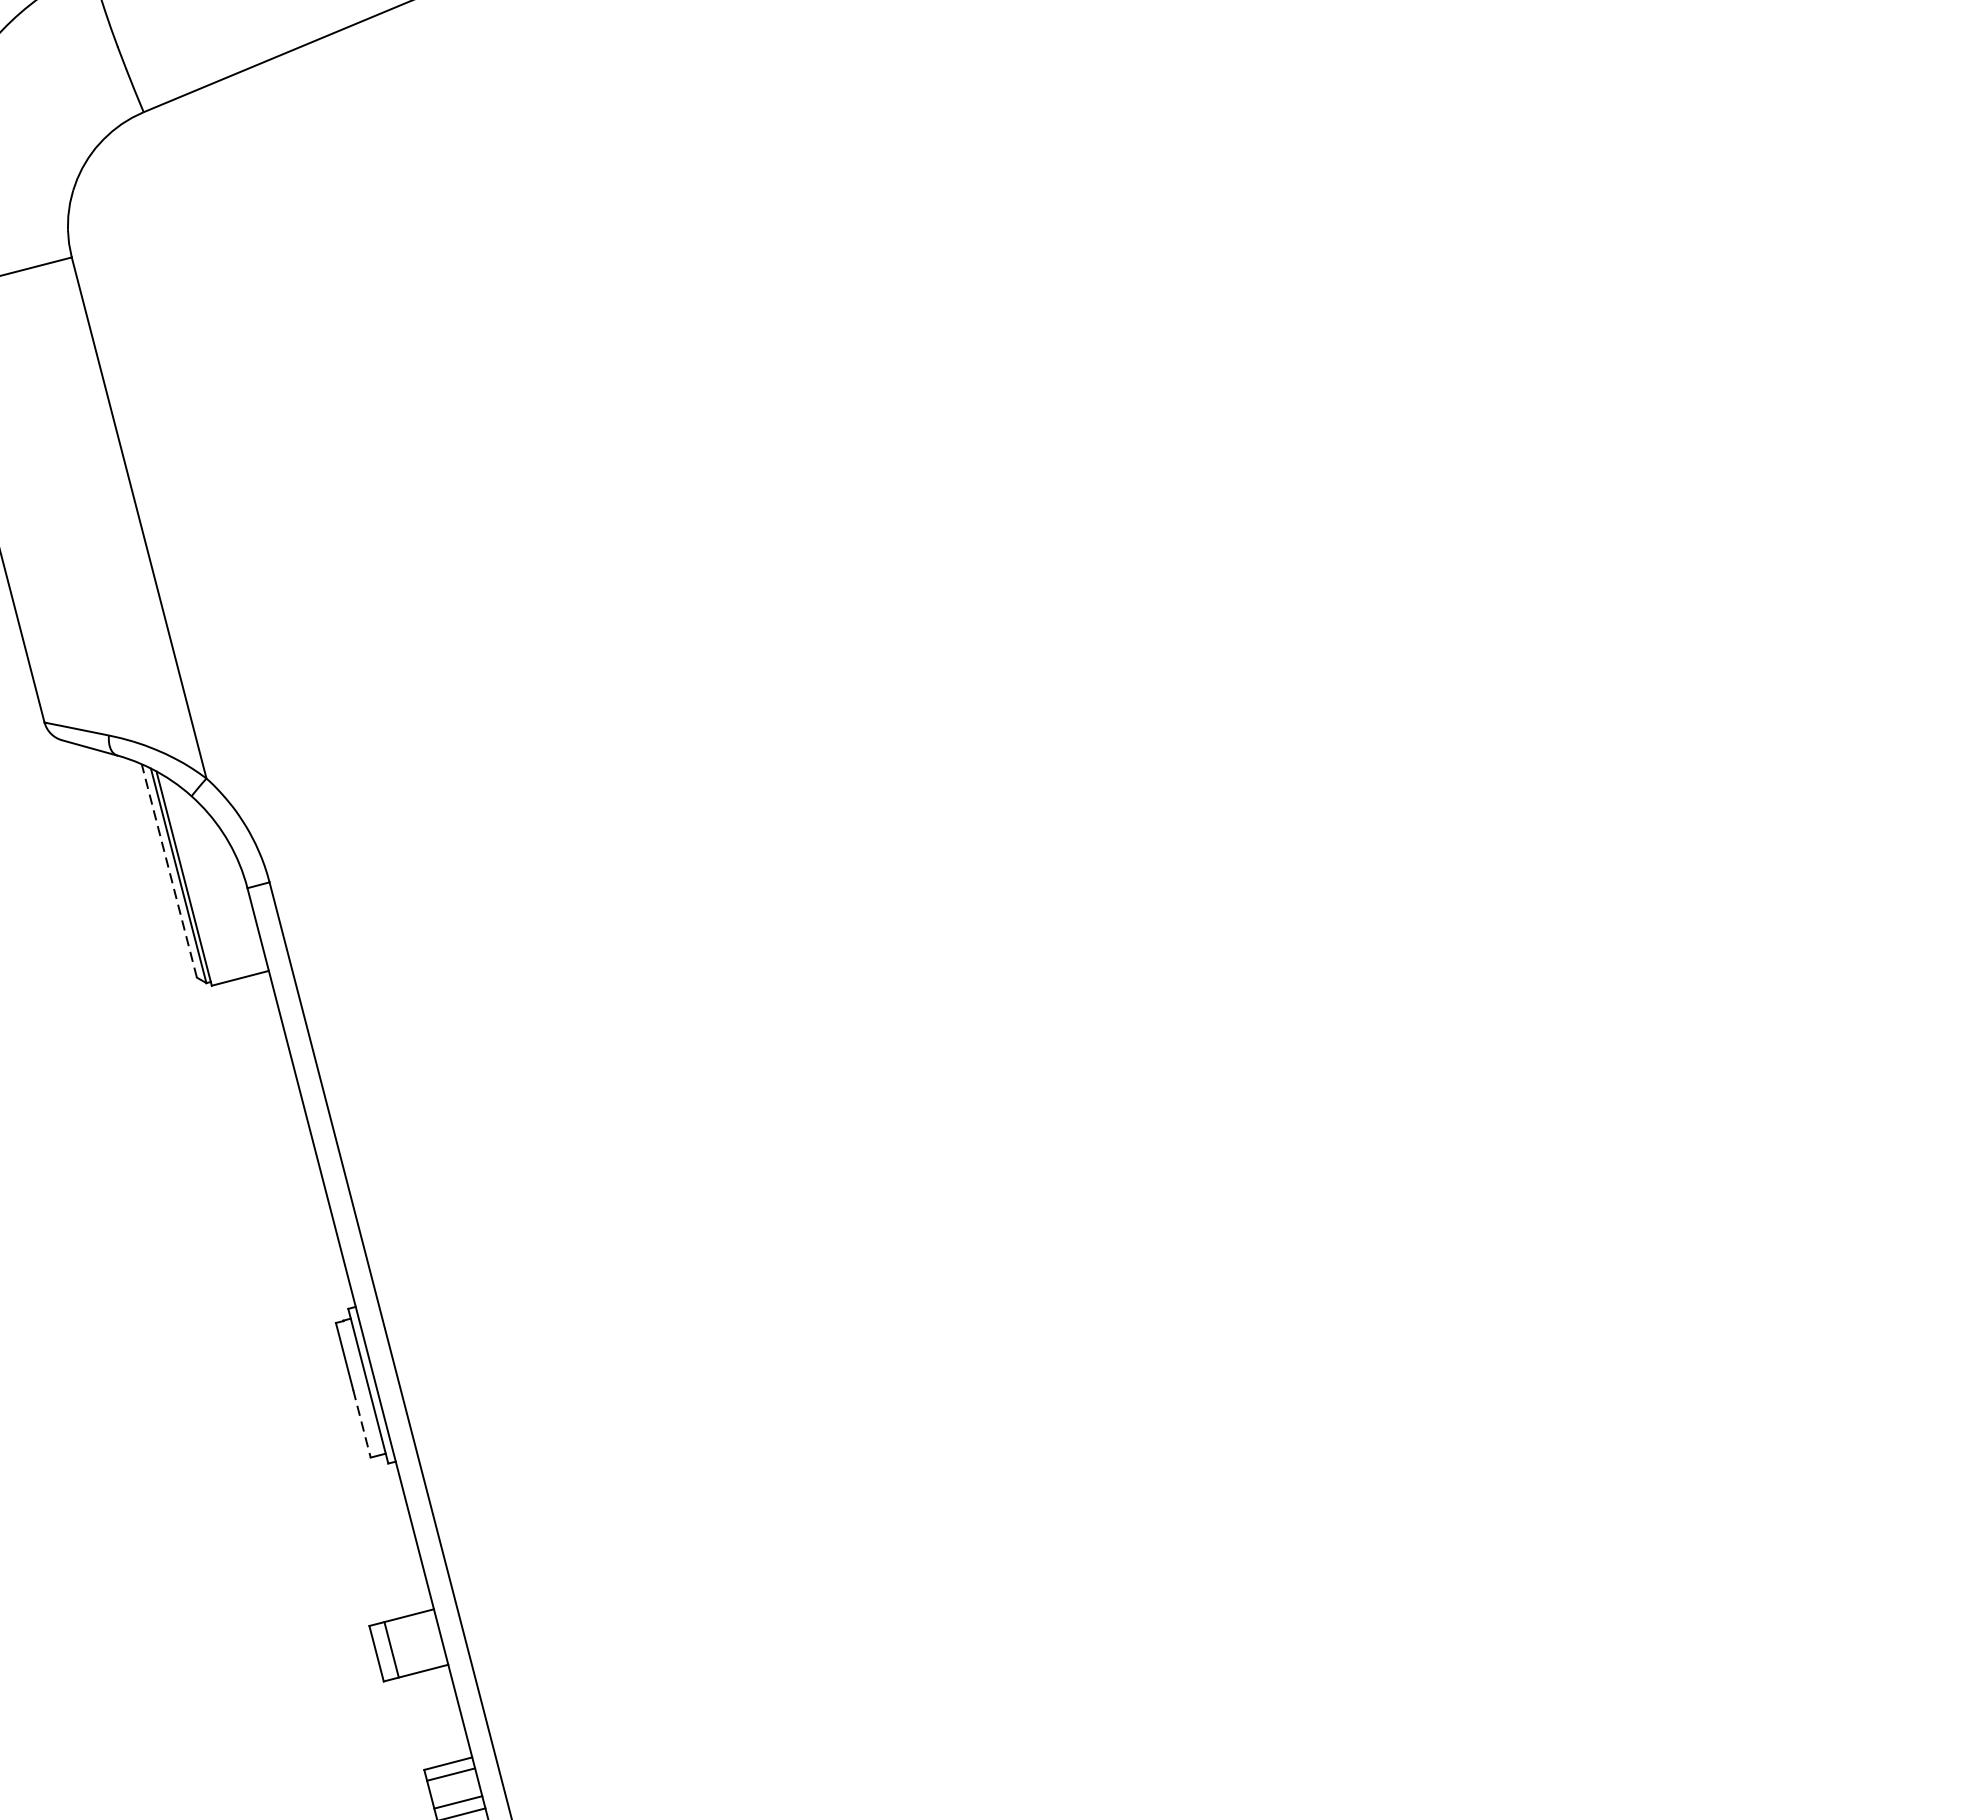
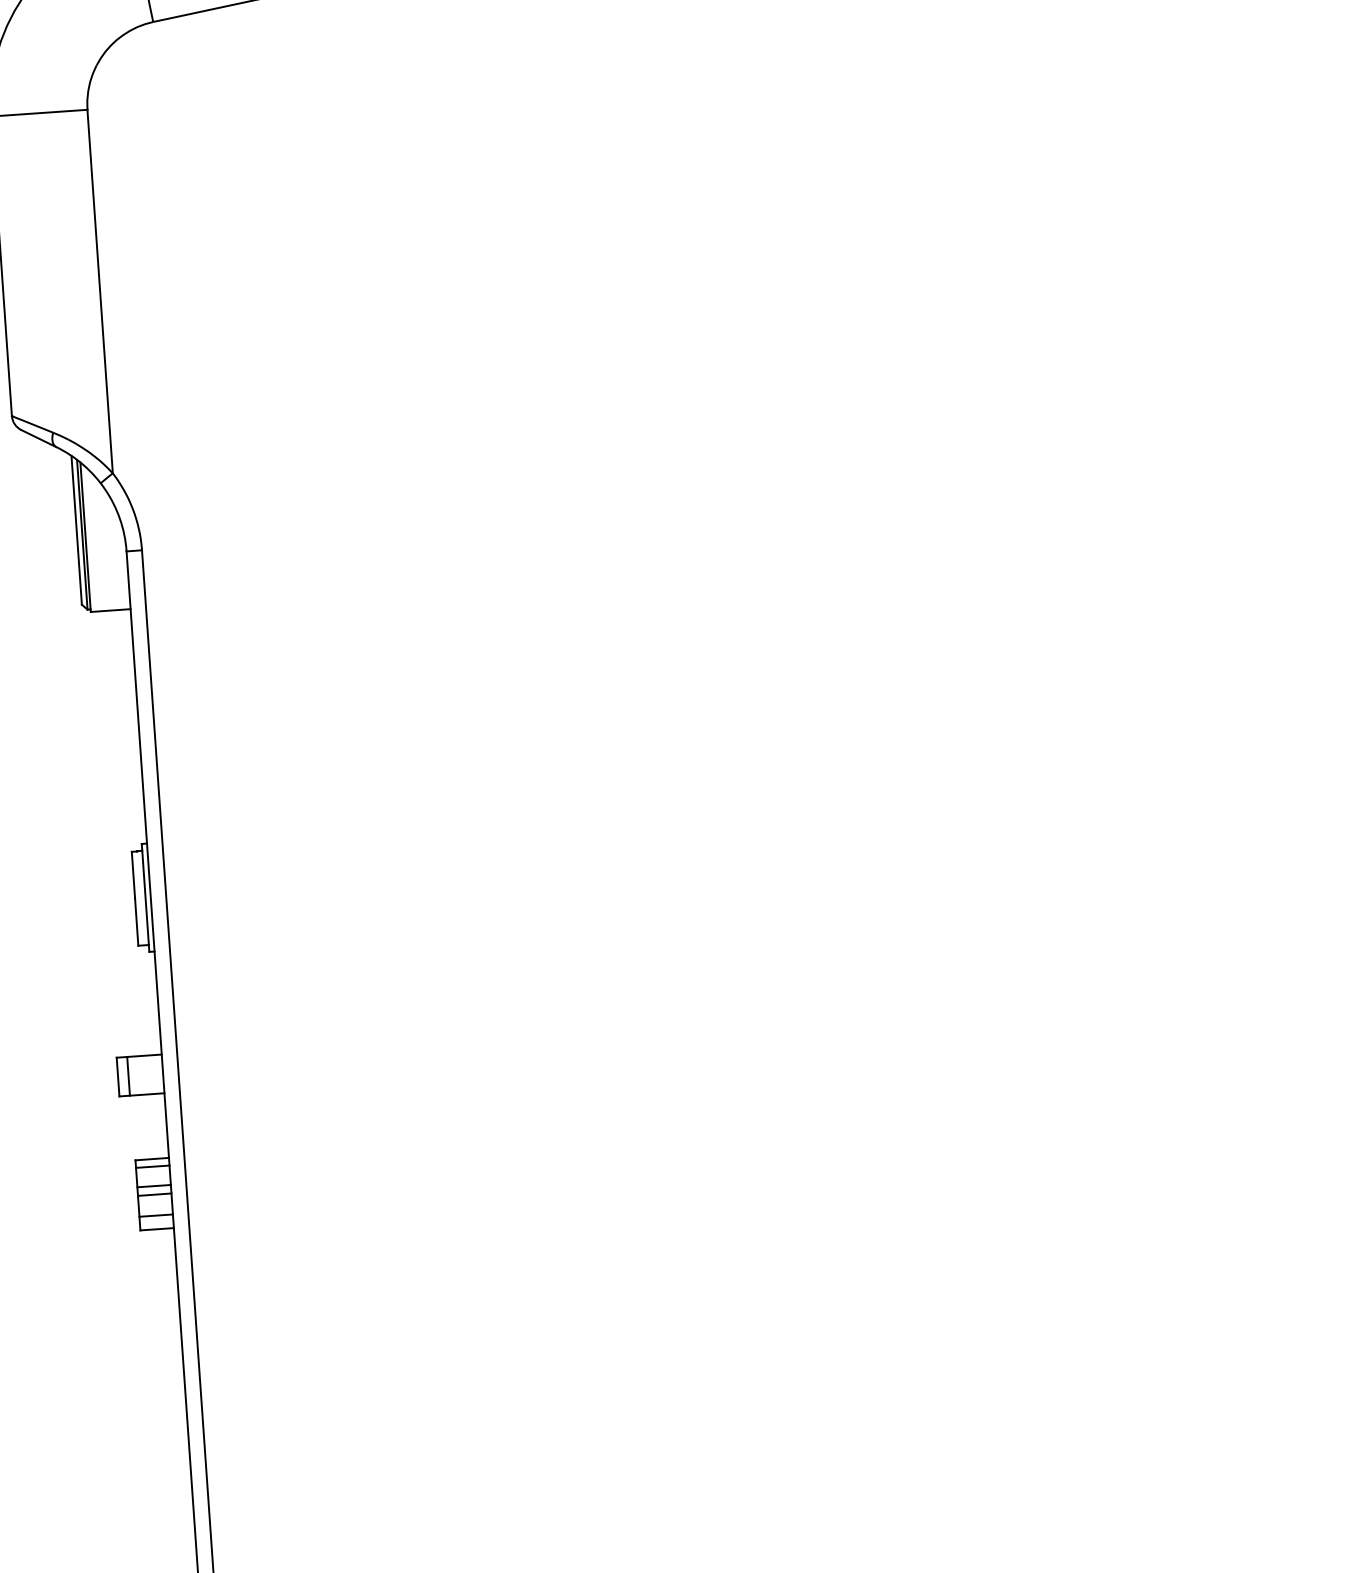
line: (169, 871) -> (76, 530), dashed -> solid
line: (361, 1424) -> (136, 922), dashed -> solid

